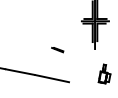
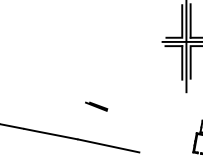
curve: (57, 50) -> (96, 107), moved

